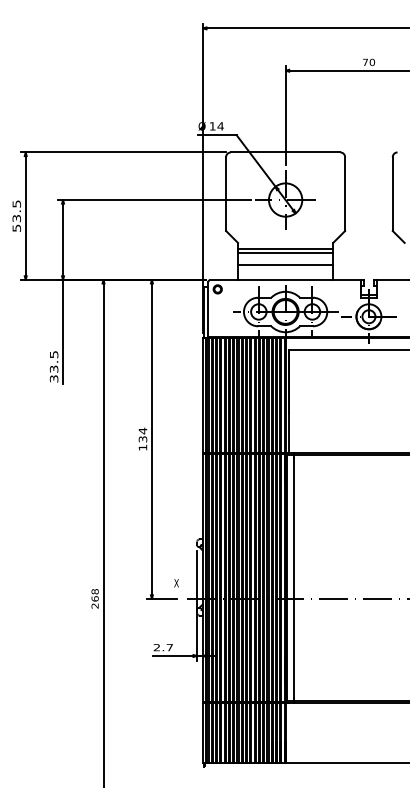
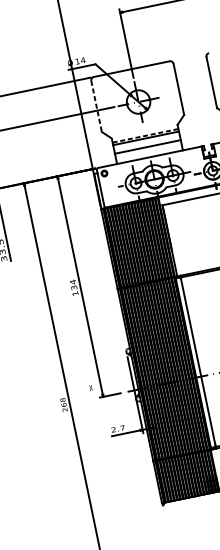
line: (226, 194) -> (96, 106), solid -> dashed
line: (285, 248) -> (145, 135), solid -> dashed
text: (176, 583) -> (91, 388), moved

